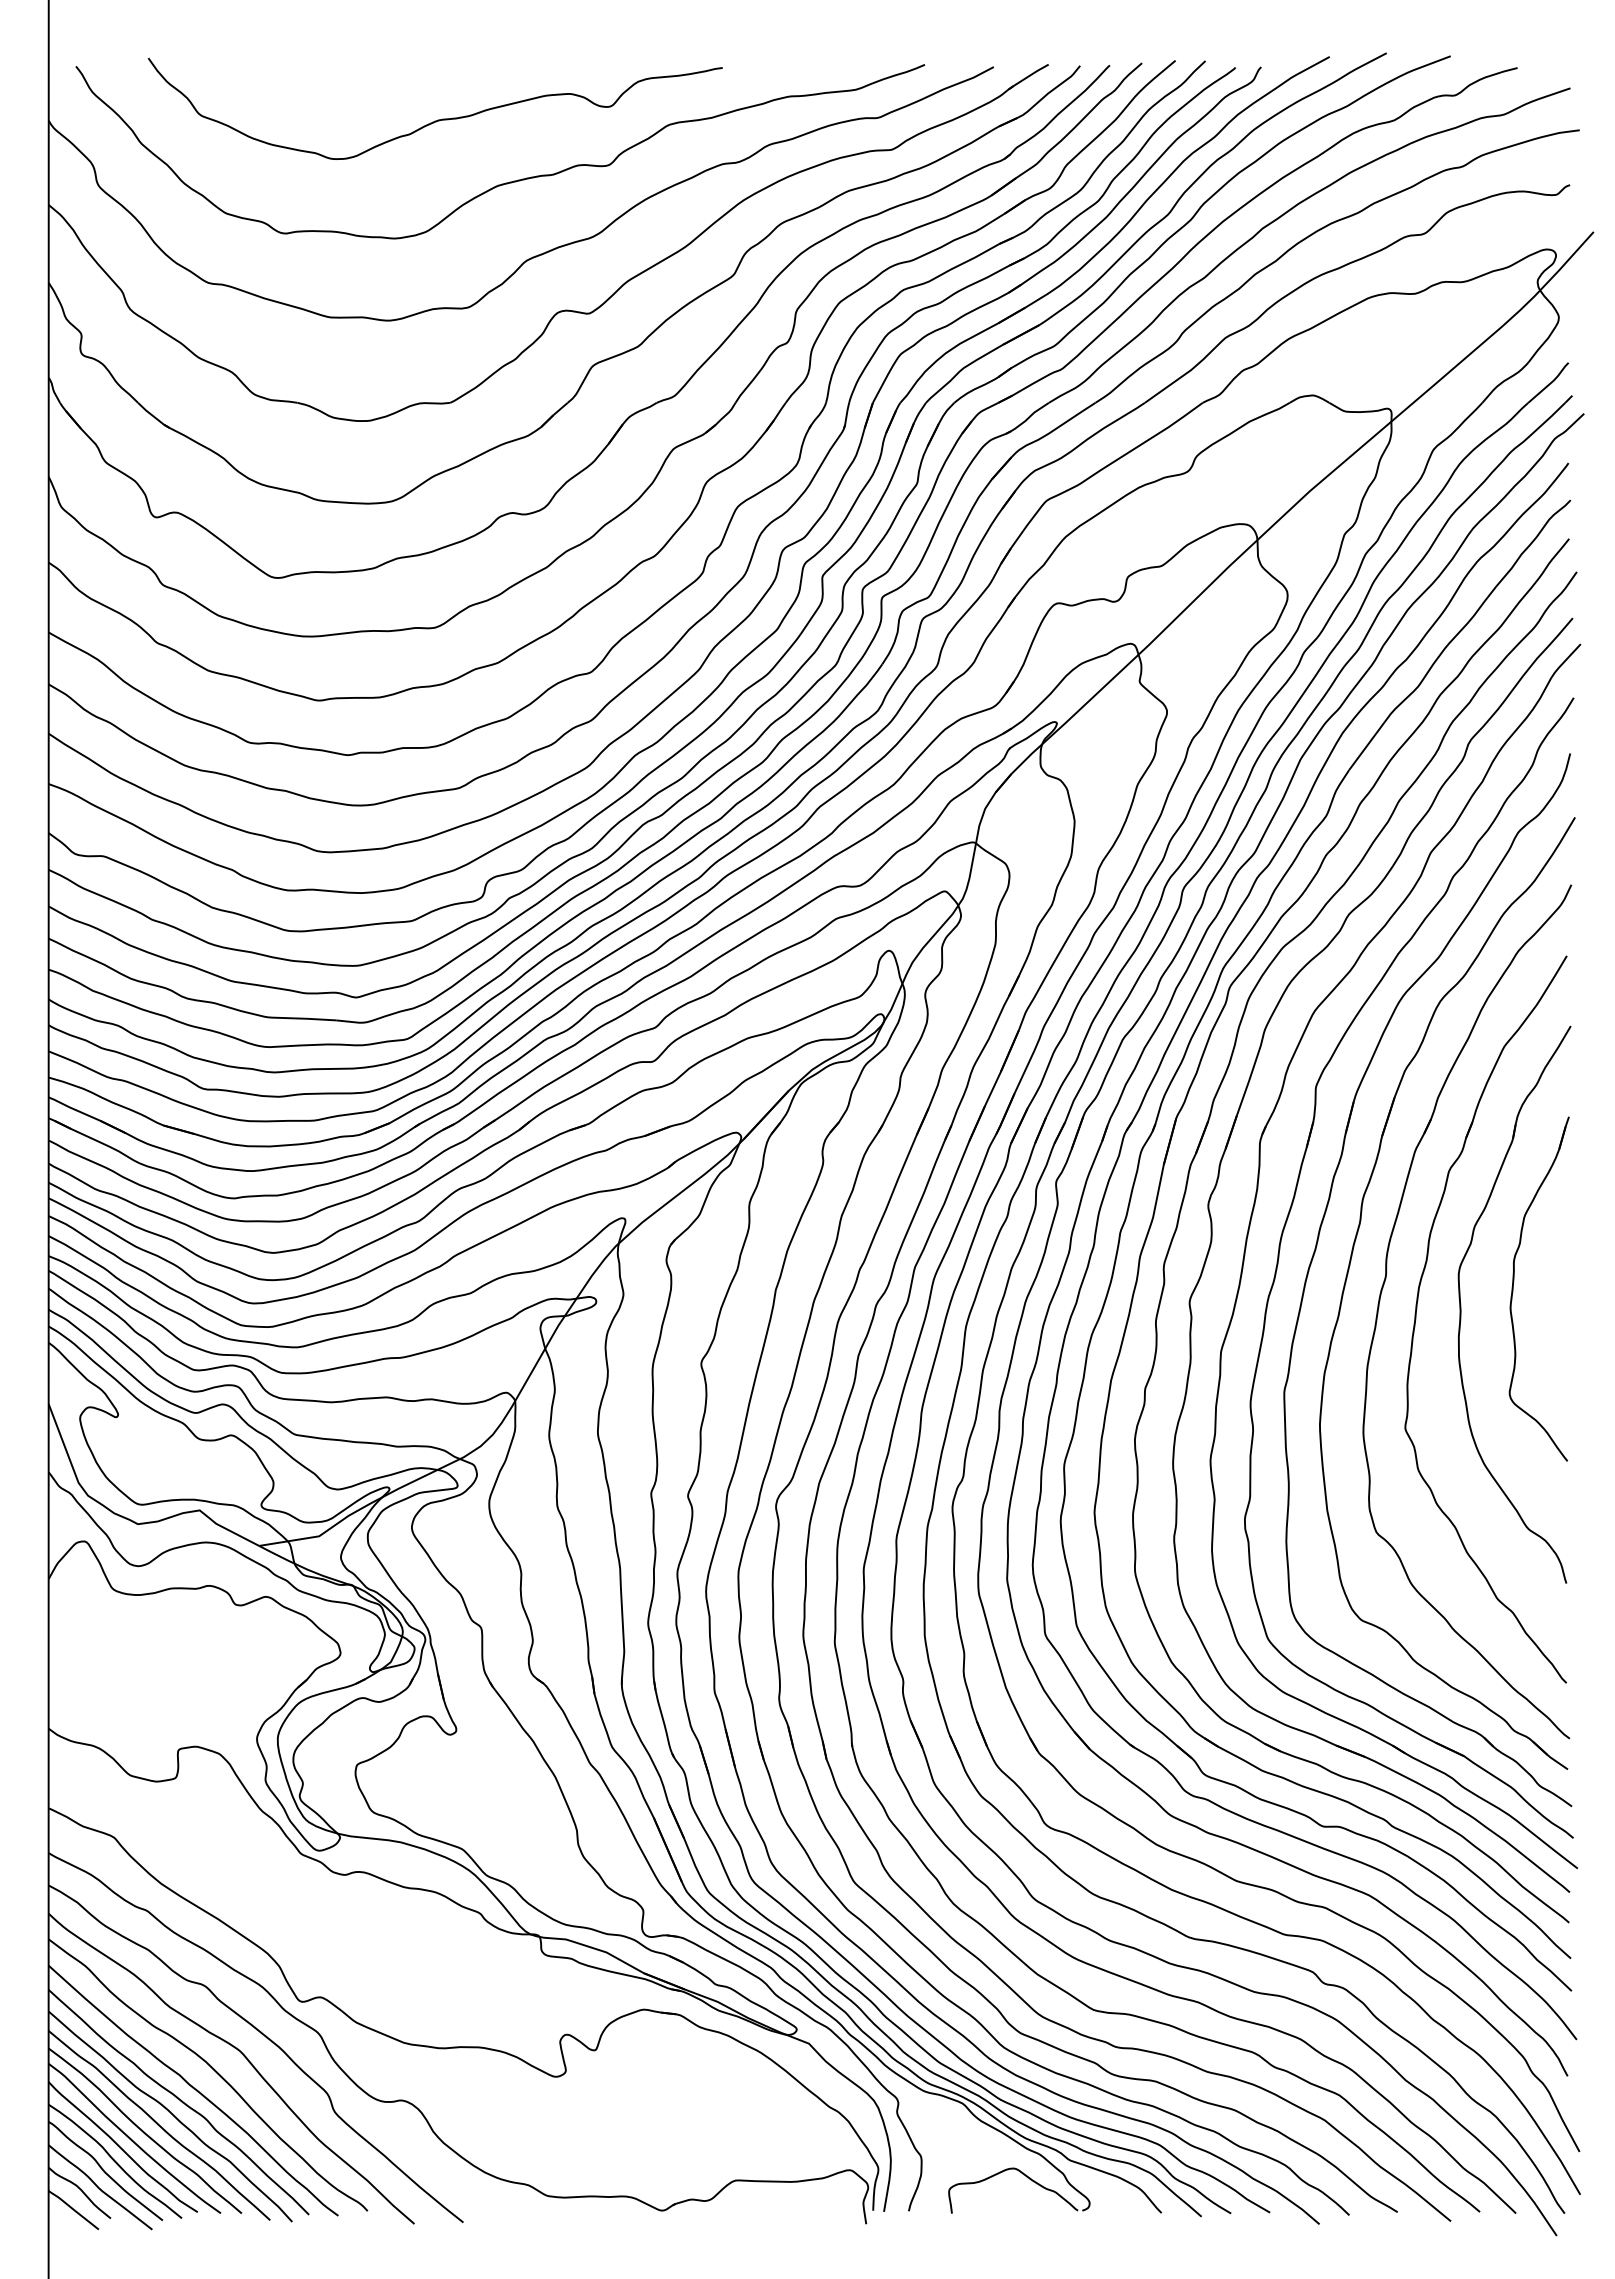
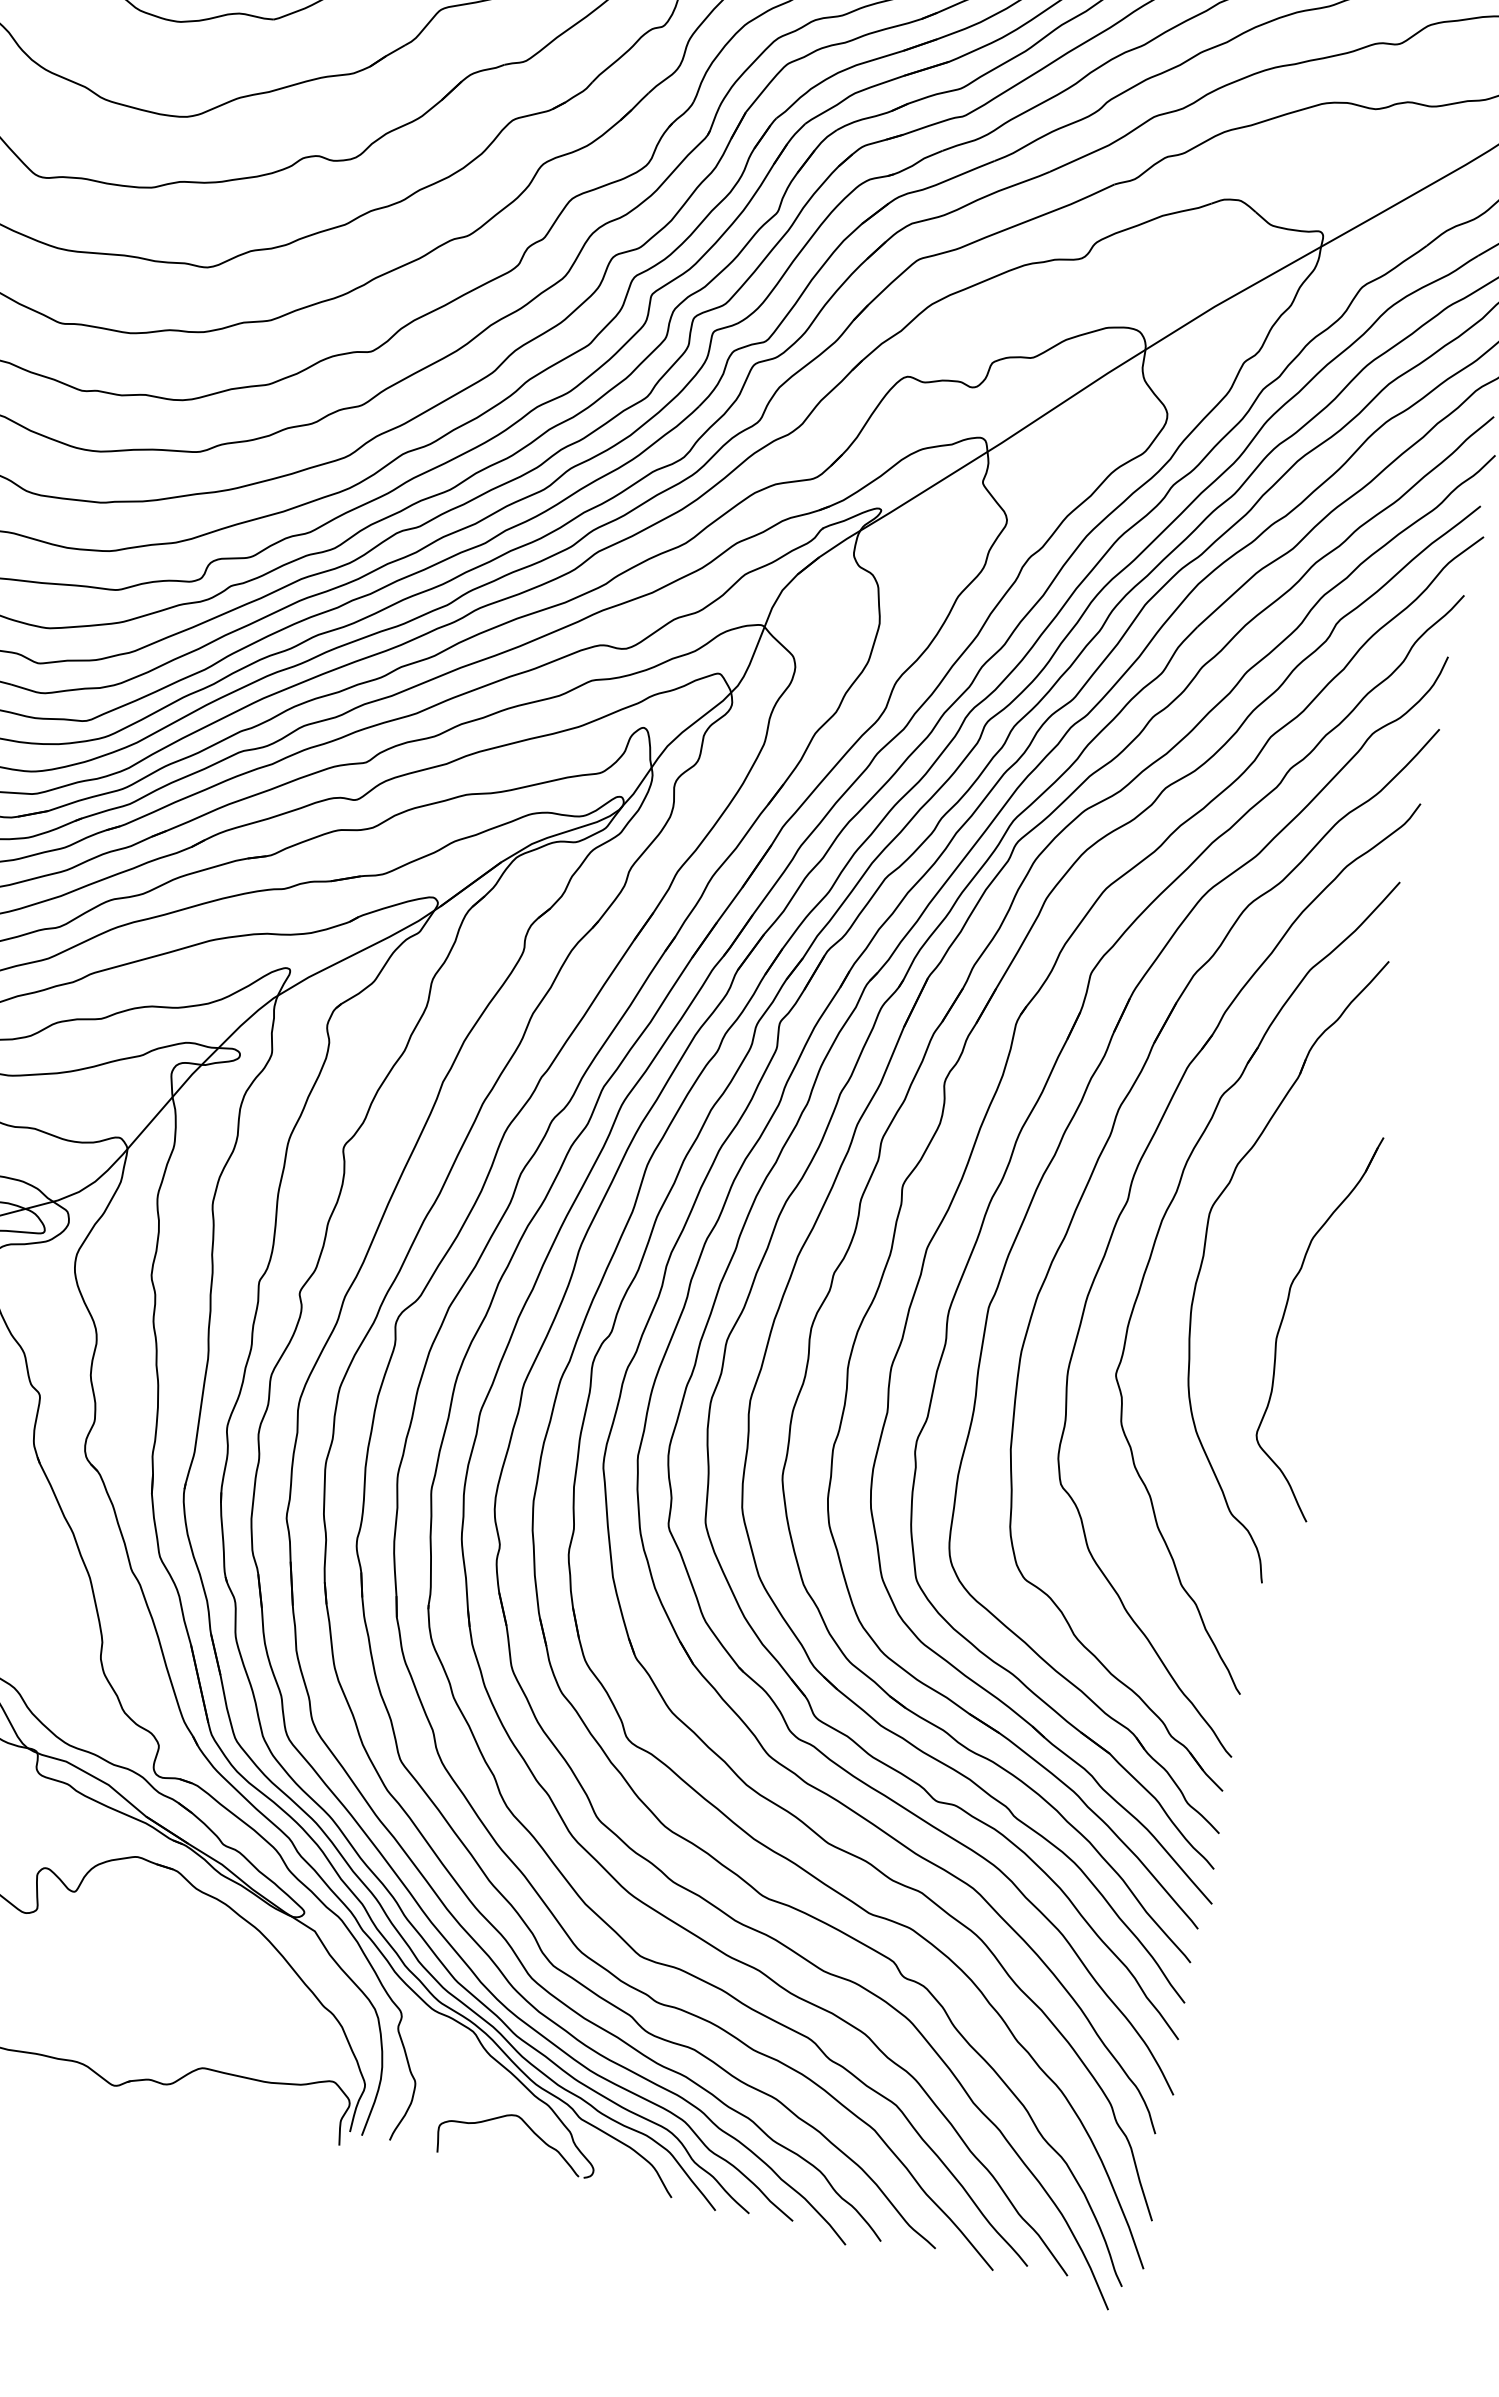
part: (1514, 1281) -> (1286, 1309), moved

